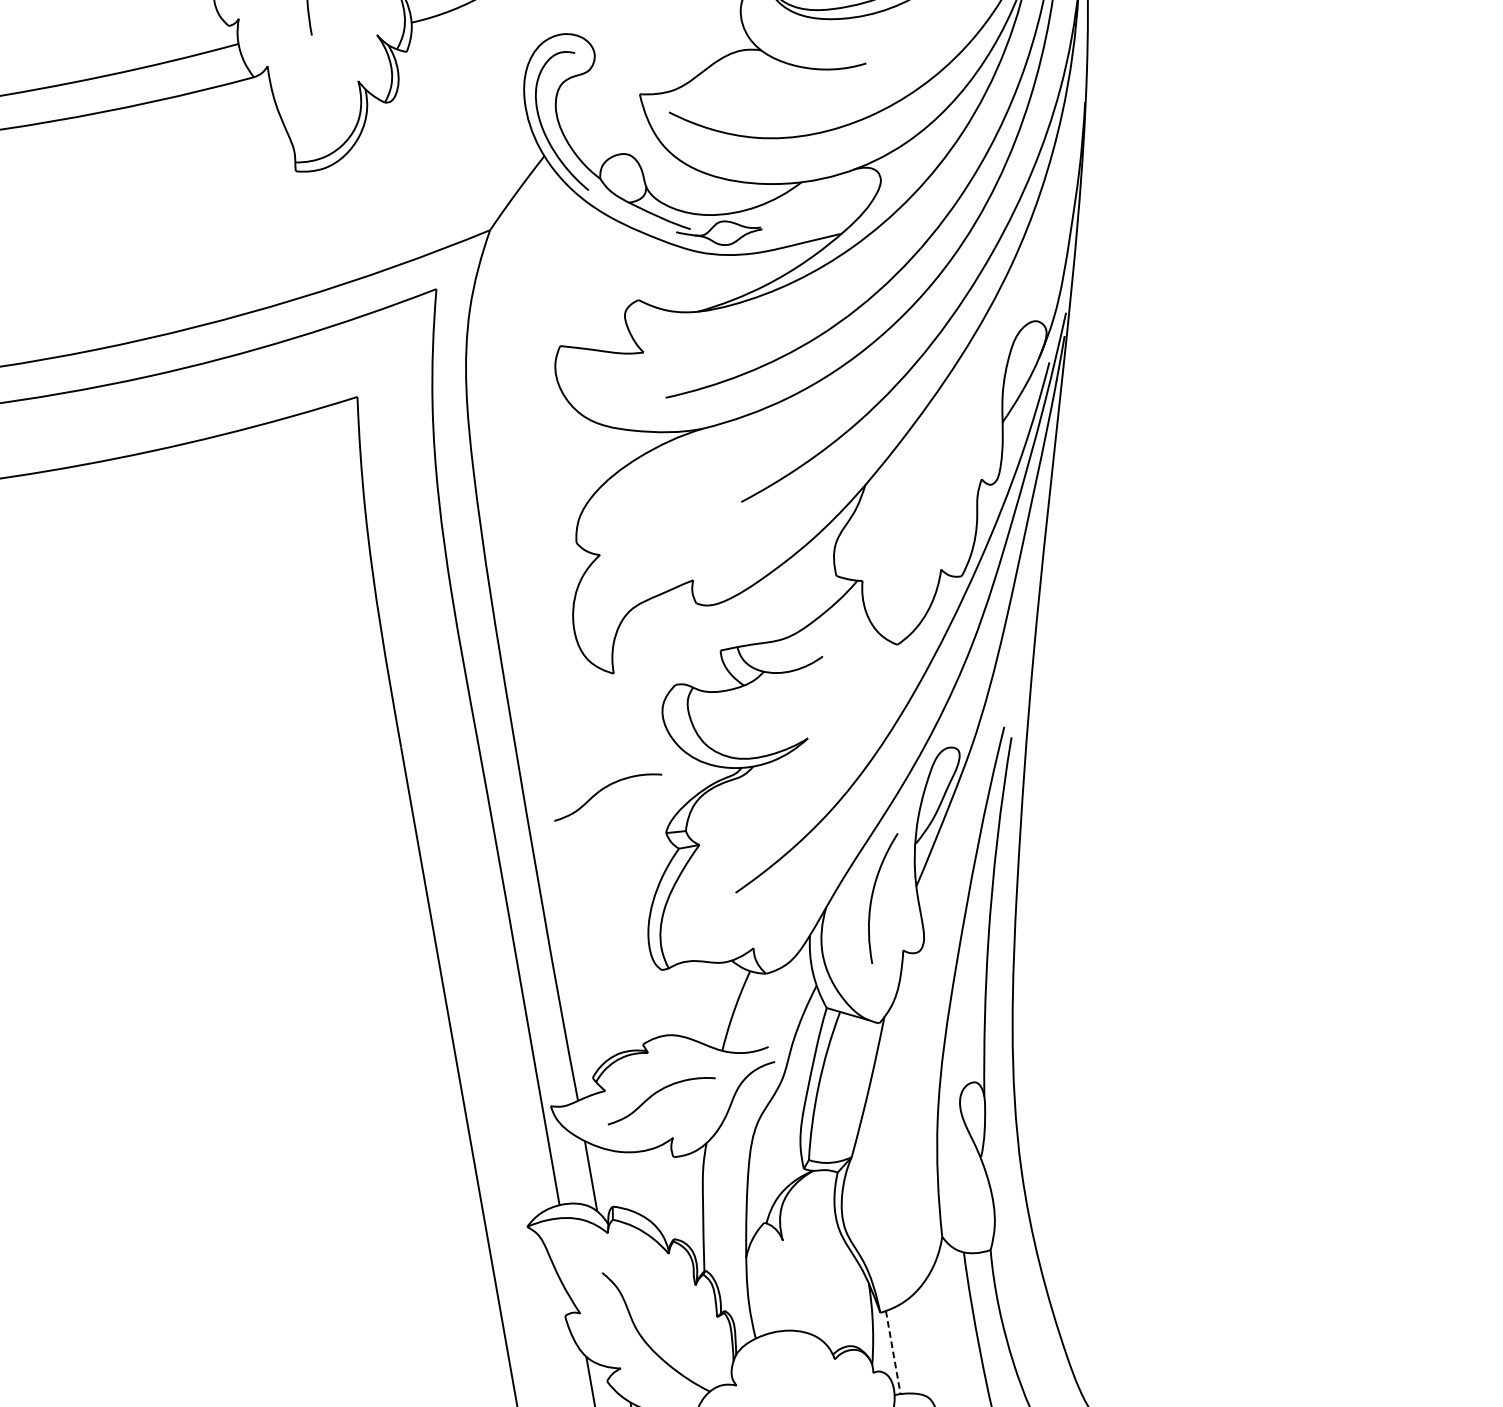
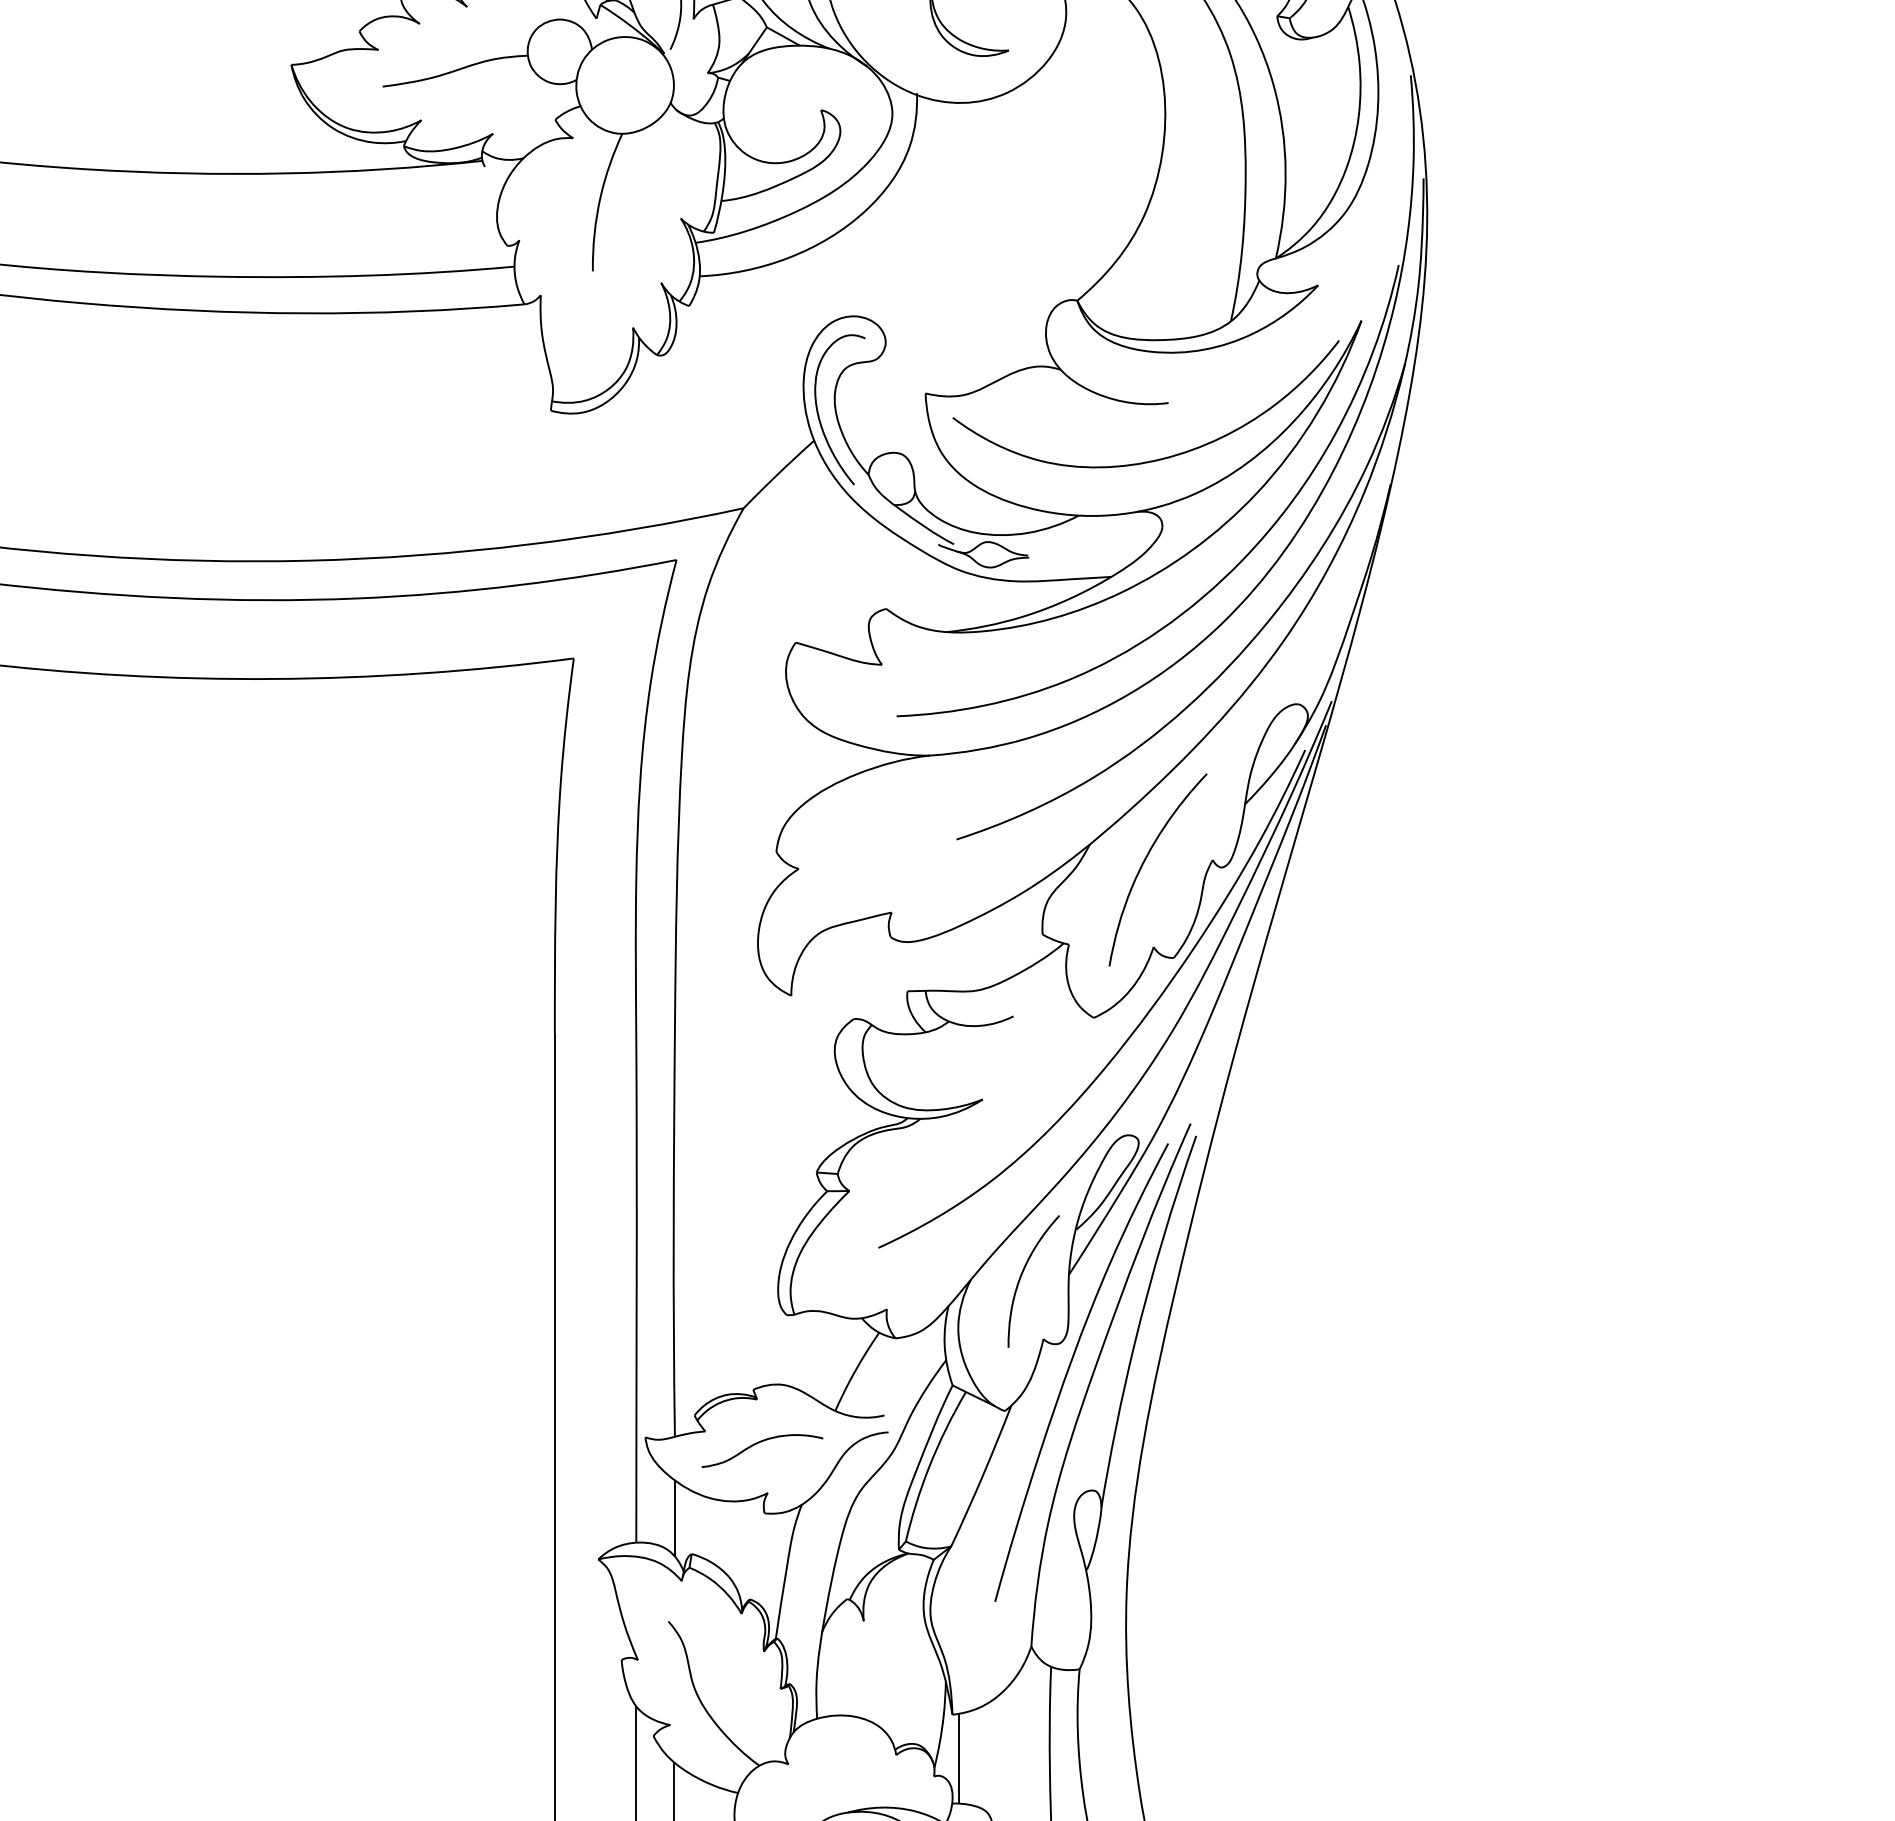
curve: (919, 491) -> (1145, 861), added
curve: (603, 789) -> (759, 1115), removed
curve: (932, 972) -> (1070, 1367), added
line: (893, 1352) -> (958, 1758), dashed -> solid

